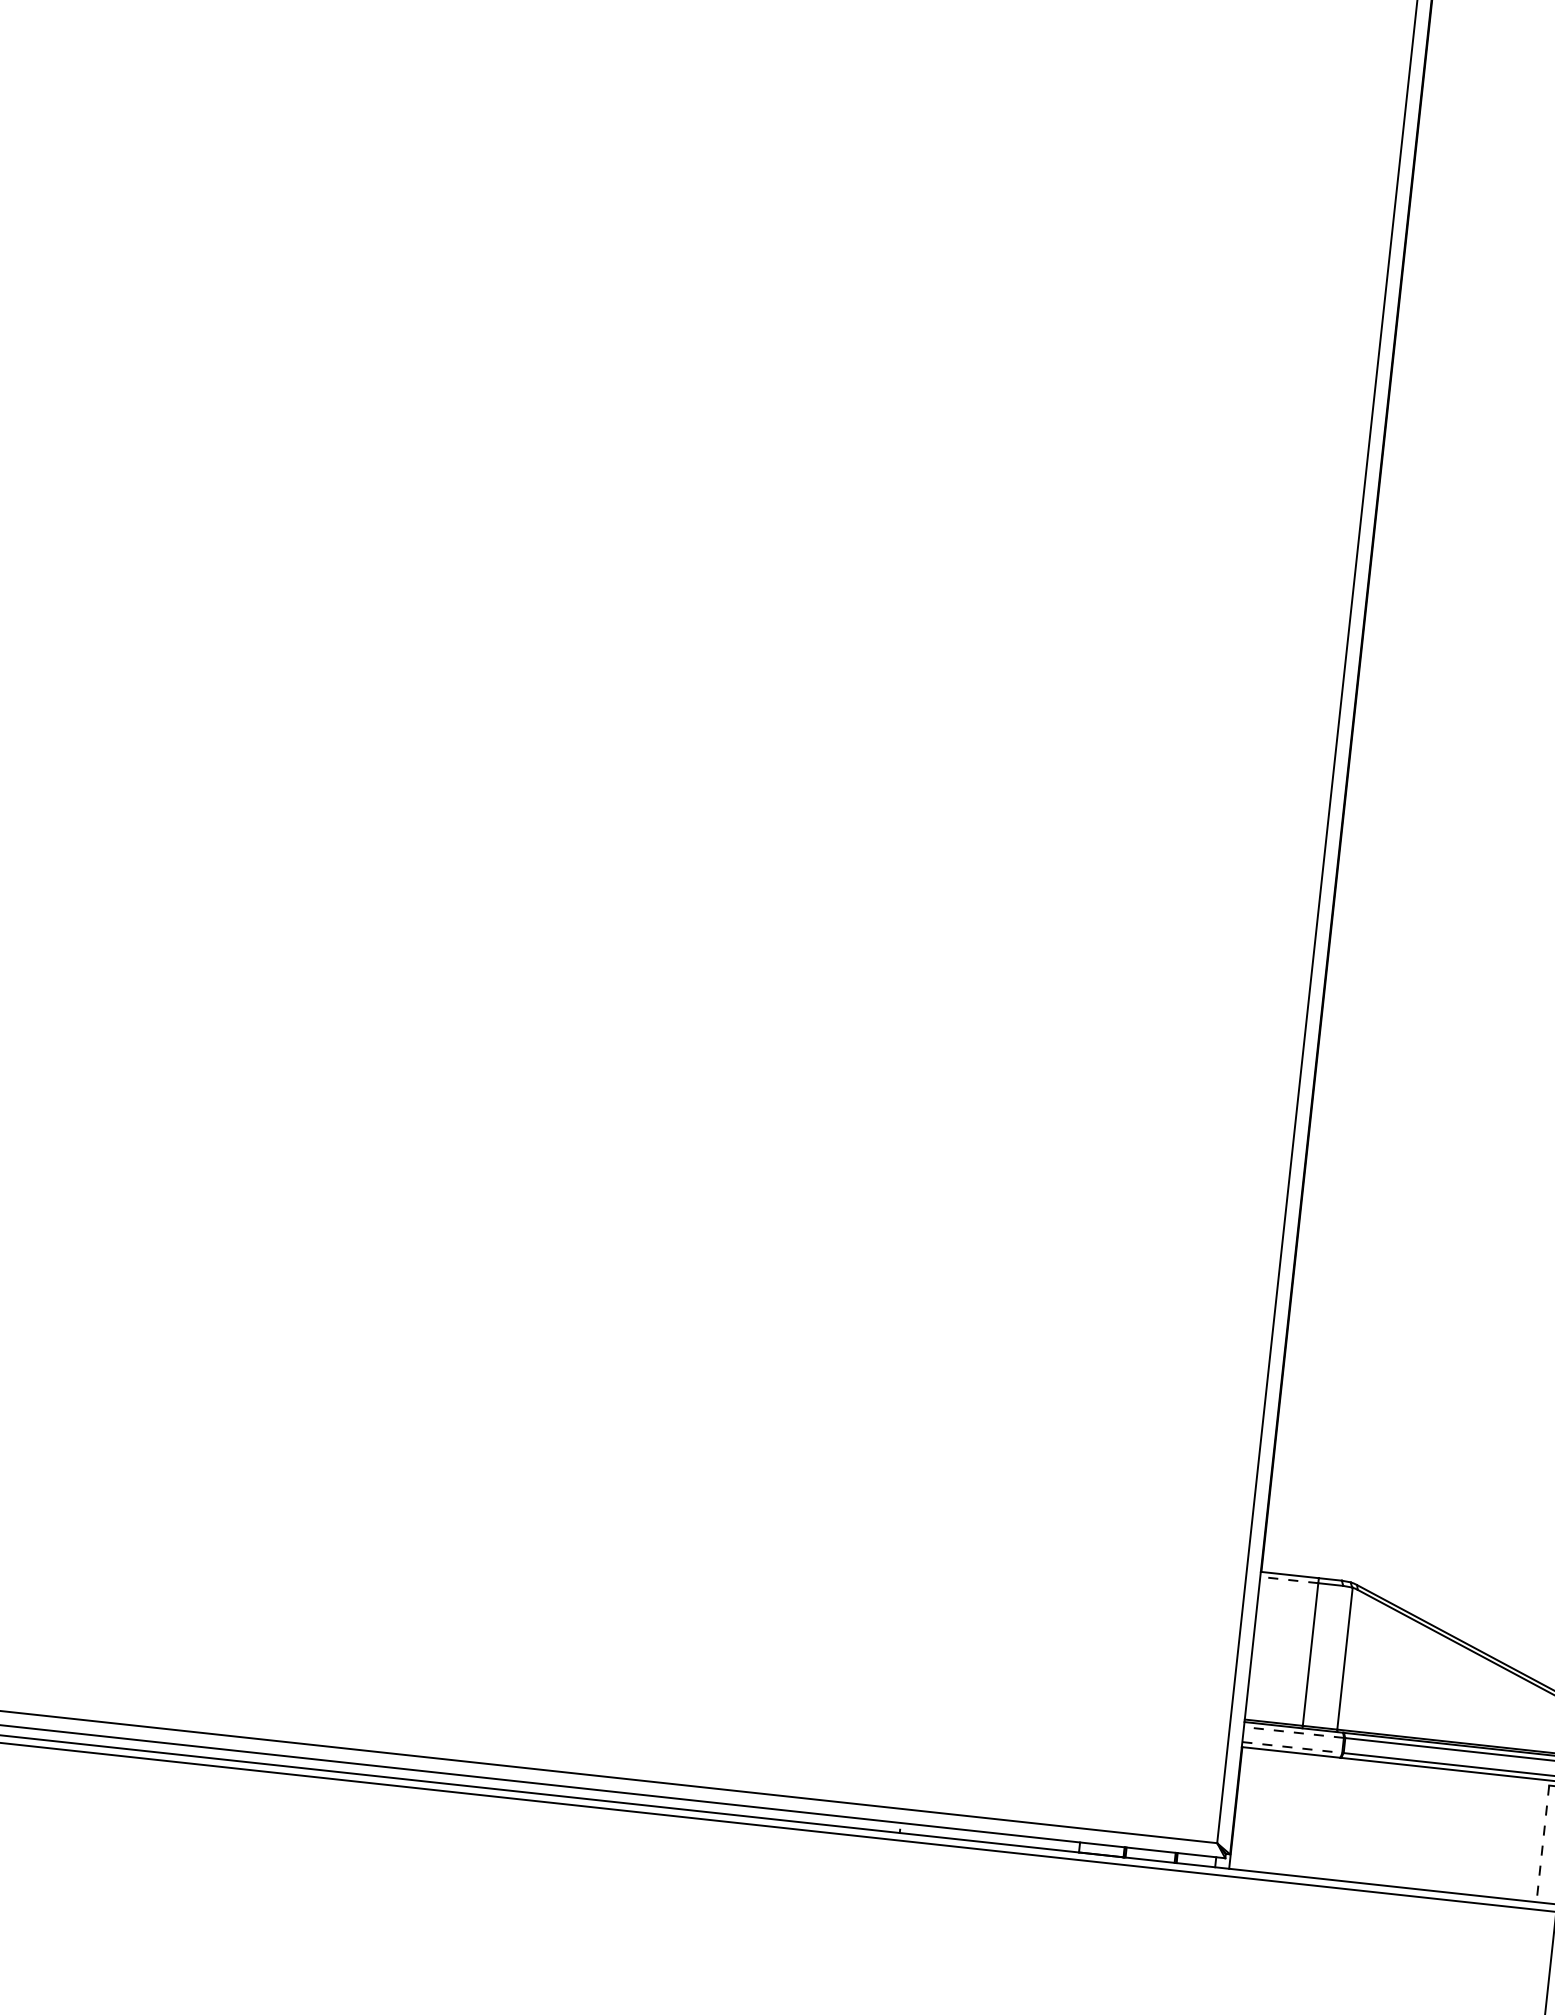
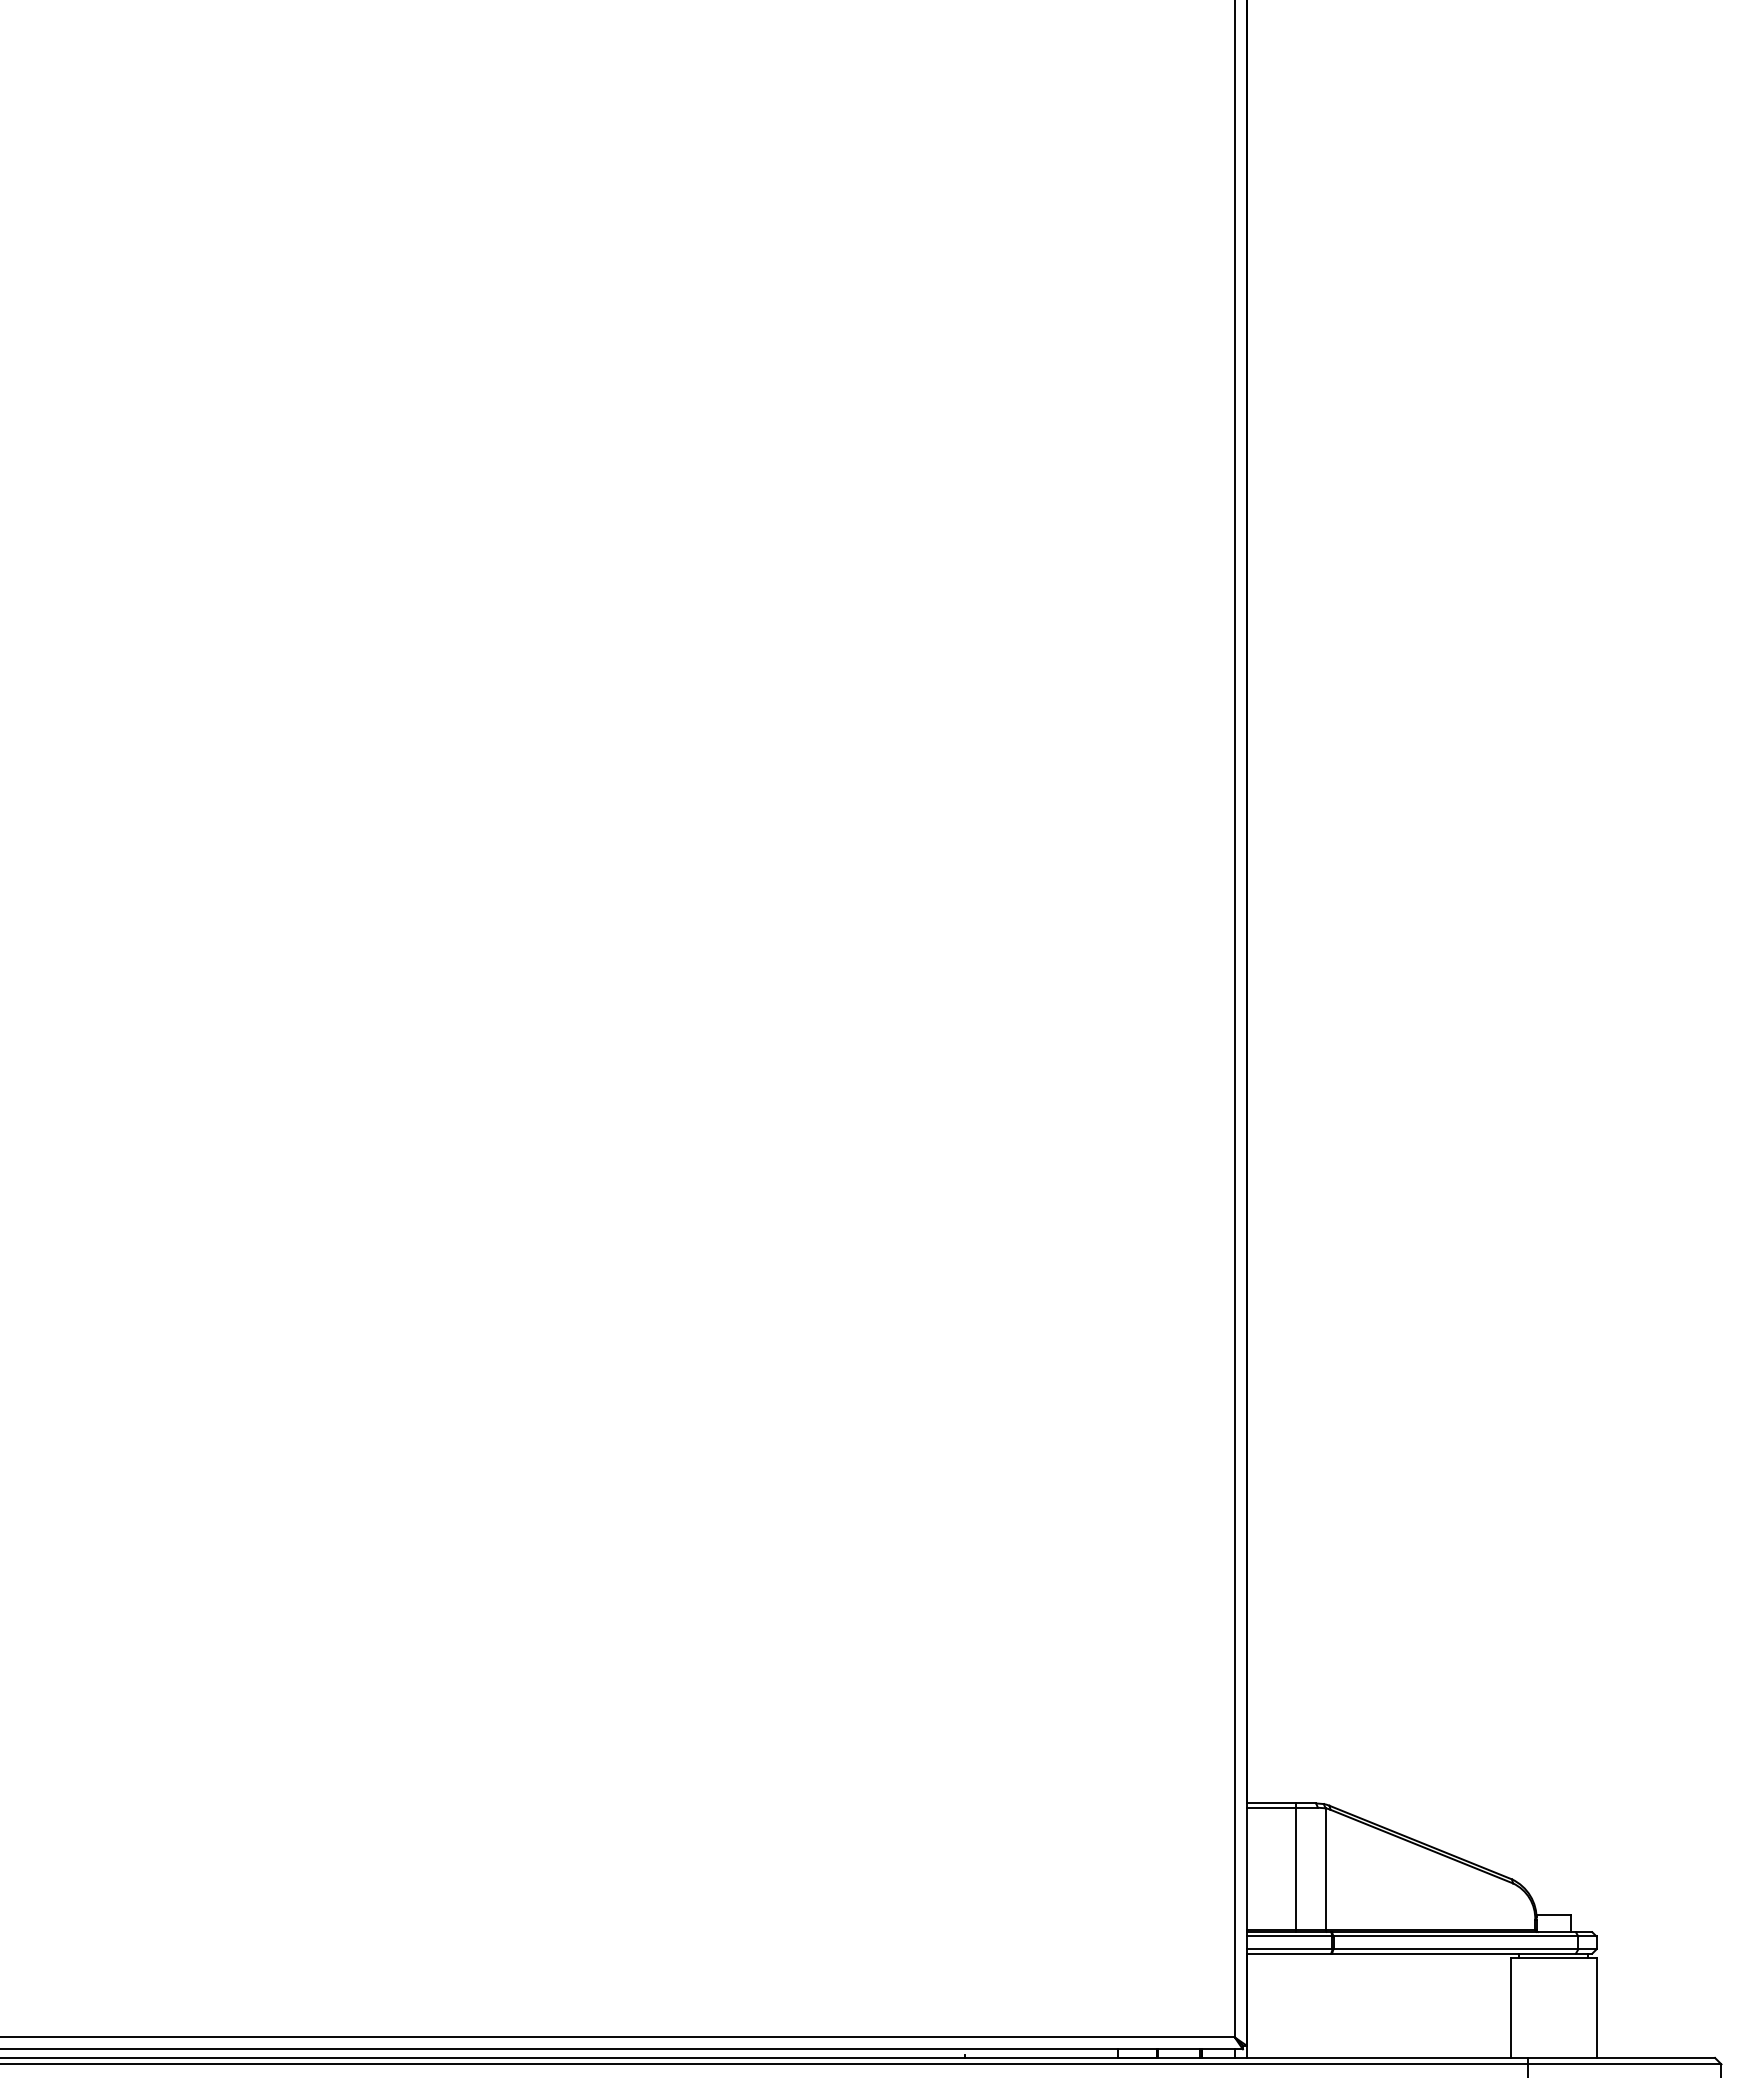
line: (1289, 1579) -> (1271, 1807), dashed -> solid
line: (1293, 1732) -> (1289, 1936), dashed -> solid
line: (1292, 1747) -> (1289, 1949), dashed -> solid
line: (1542, 1844) -> (1510, 2008), dashed -> solid

